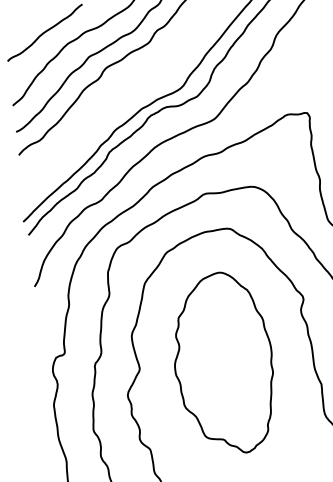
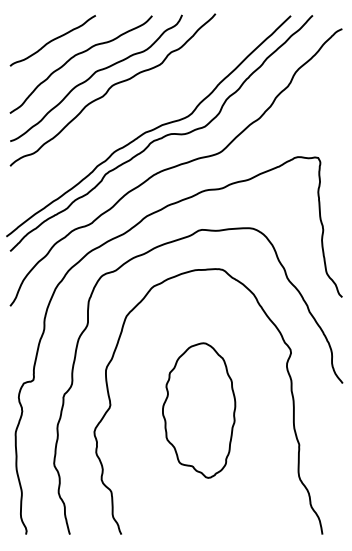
part: (223, 363) -> (198, 410), size x0.7

